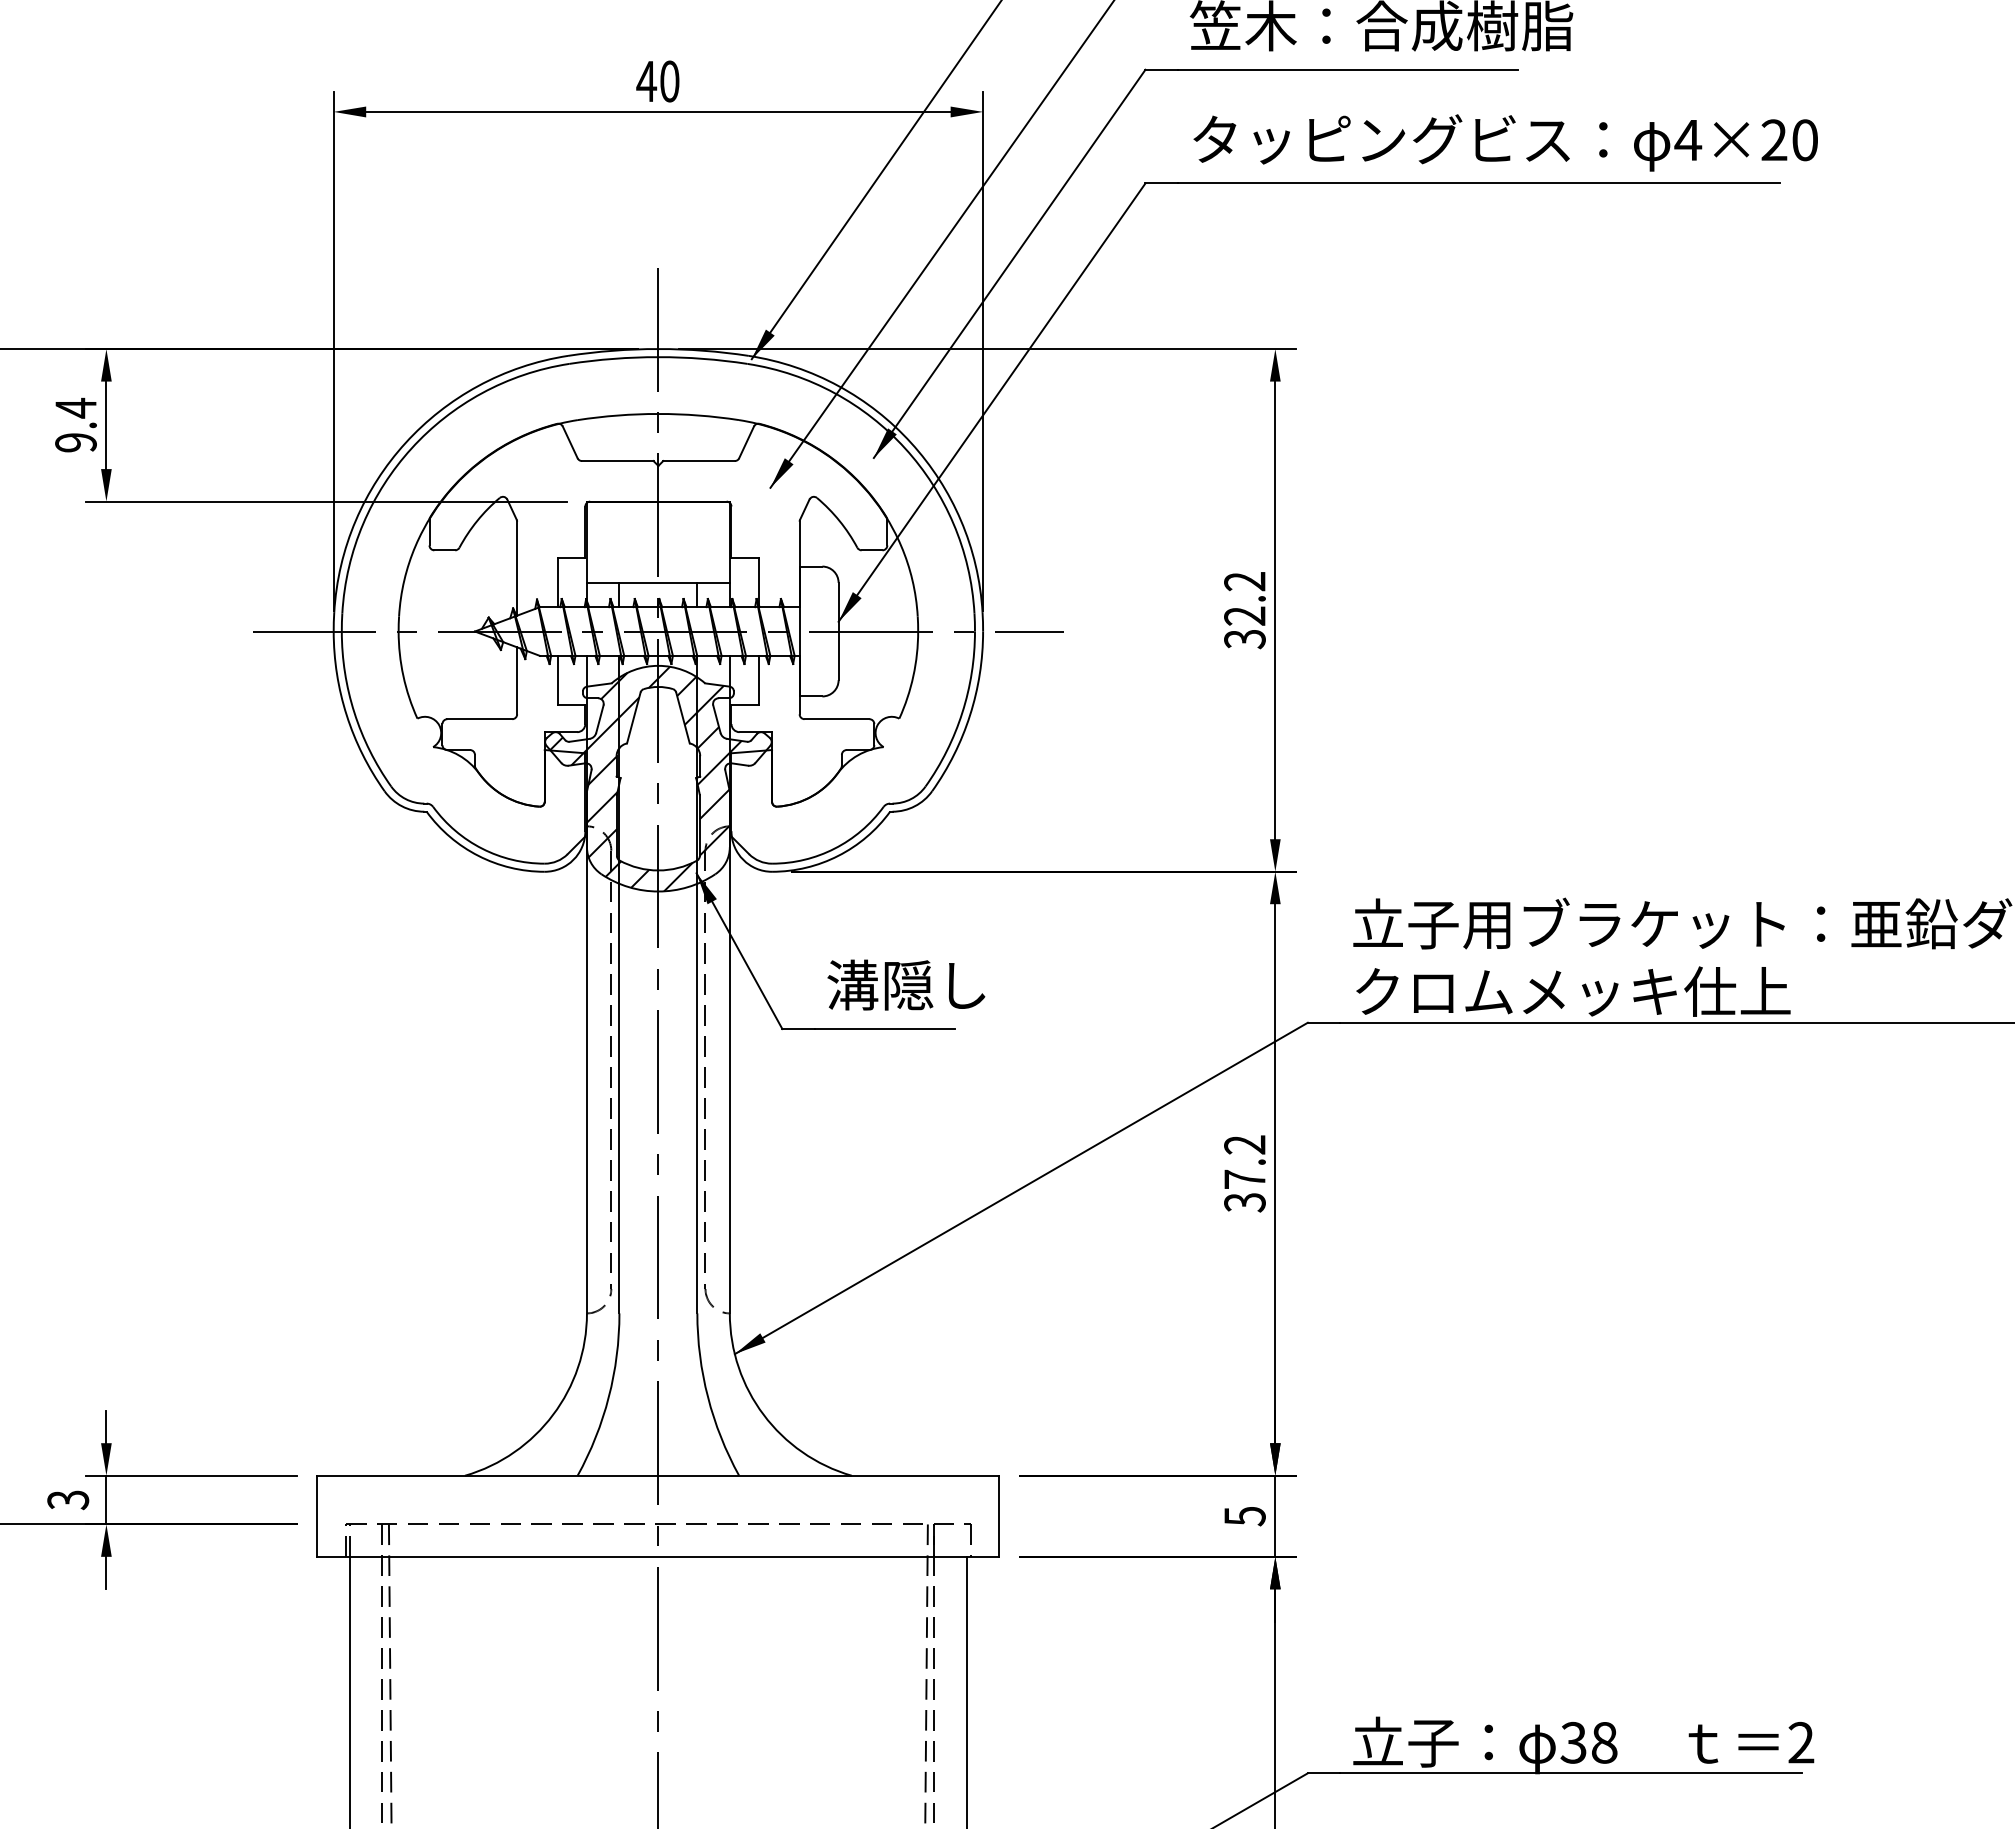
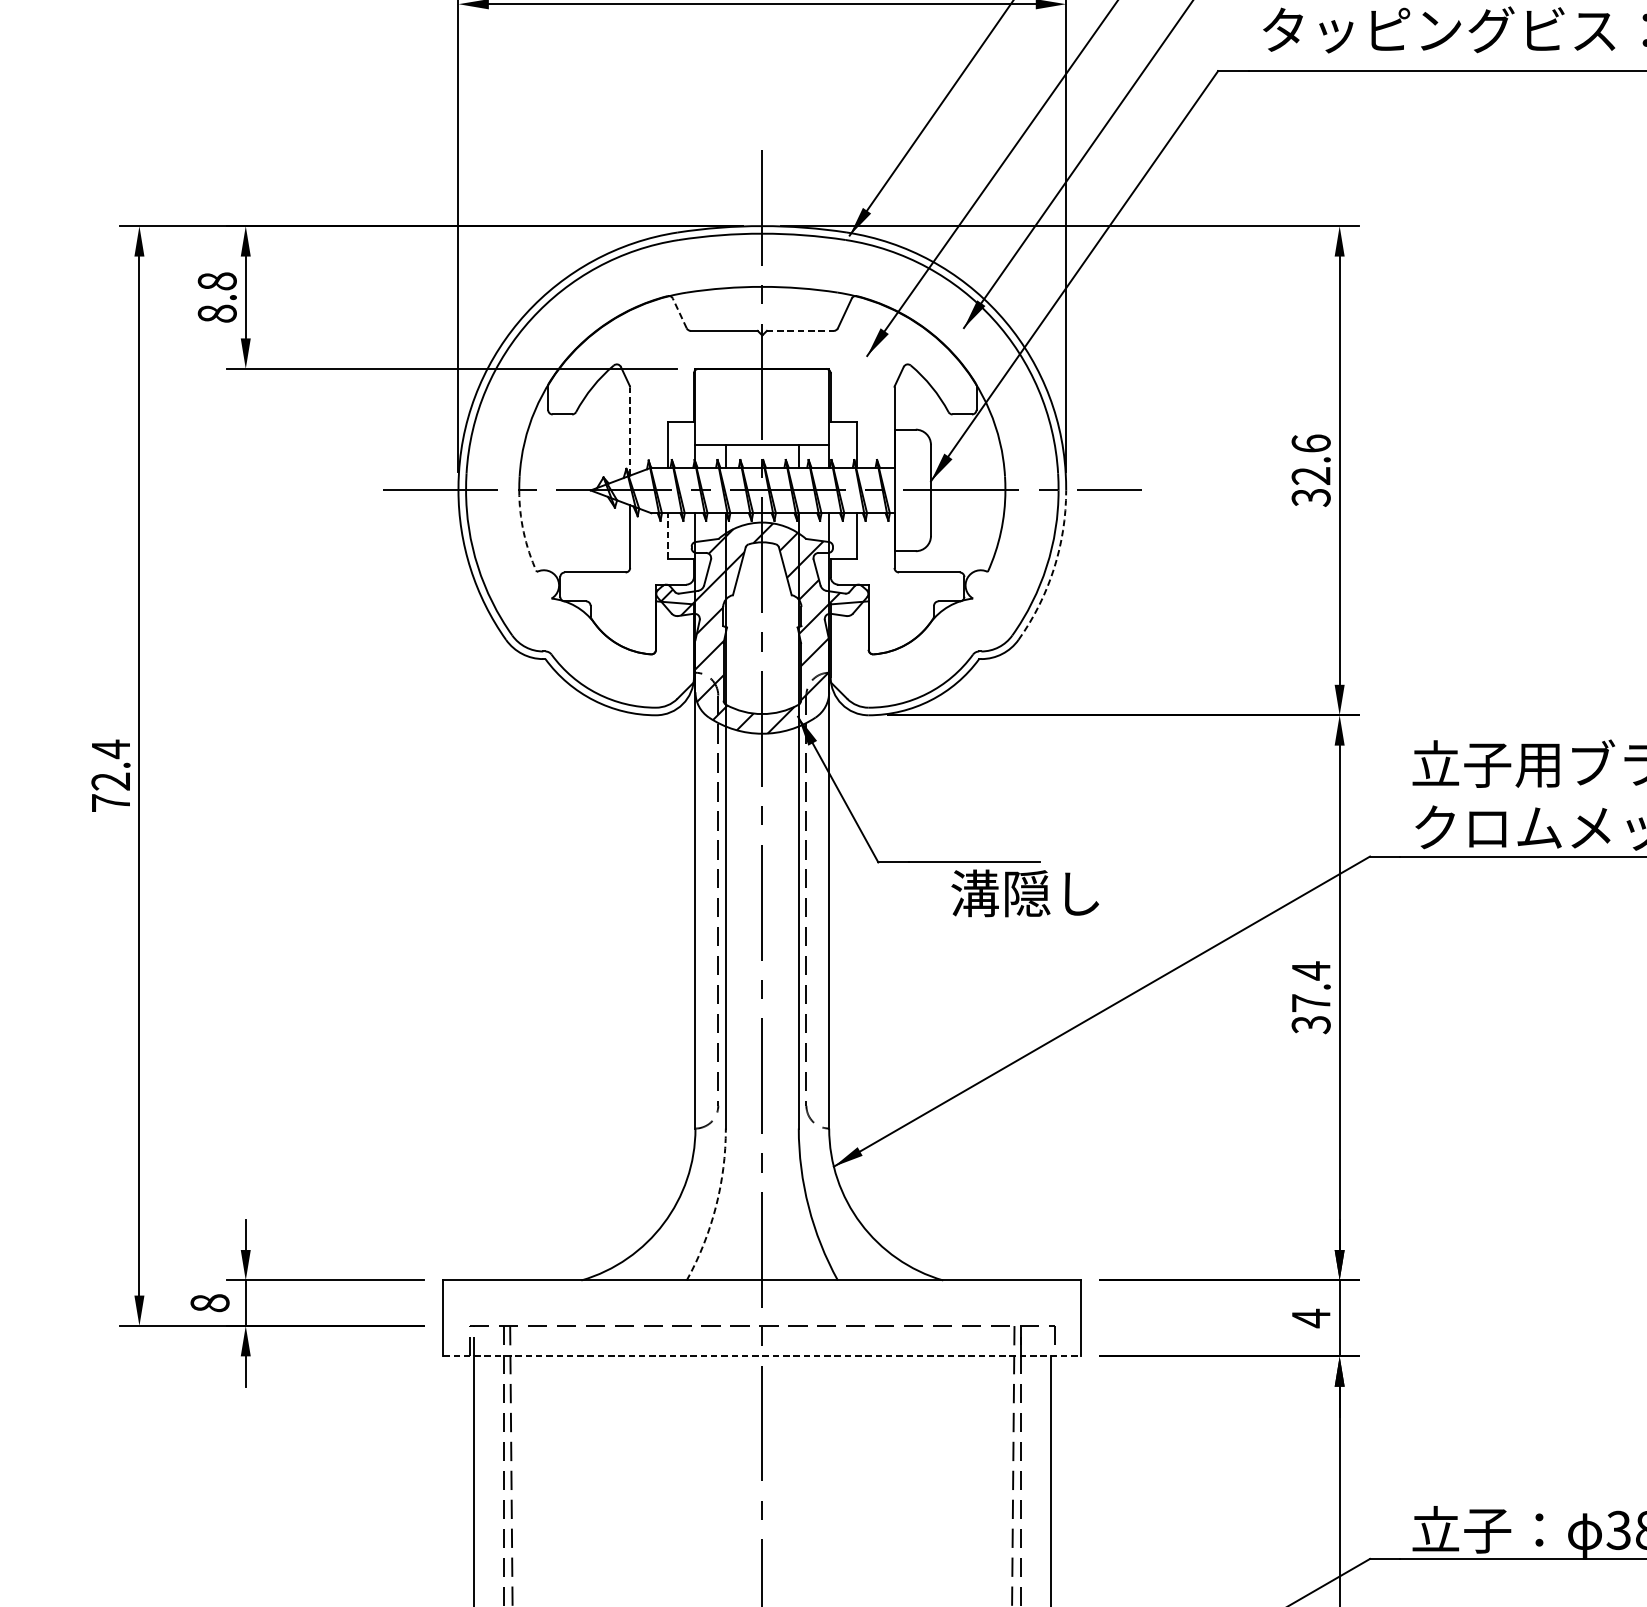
text: (75, 424) -> (216, 296), 9.4 -> 8.8
line: (570, 442) -> (680, 313), solid -> dashed
line: (699, 461) -> (800, 331), solid -> dashed
line: (517, 568) -> (630, 431), solid -> dashed
text: (1244, 581) -> (1310, 443), 32.2 -> 32.6
arc: (403, 676) -> (523, 532), solid -> dashed
line: (557, 679) -> (667, 535), solid -> dashed
arc: (970, 715) -> (1054, 569), solid -> dashed
text: (906, 984) -> (1025, 892), moved
text: (1244, 1144) -> (1310, 970), 37.2 -> 37.4
arc: (608, 1397) -> (715, 1207), solid -> dashed
text: (68, 1500) -> (210, 1303), 3 -> 8
text: (1244, 1516) -> (1310, 1318), 5 -> 4
line: (658, 1556) -> (762, 1356), solid -> dashed

